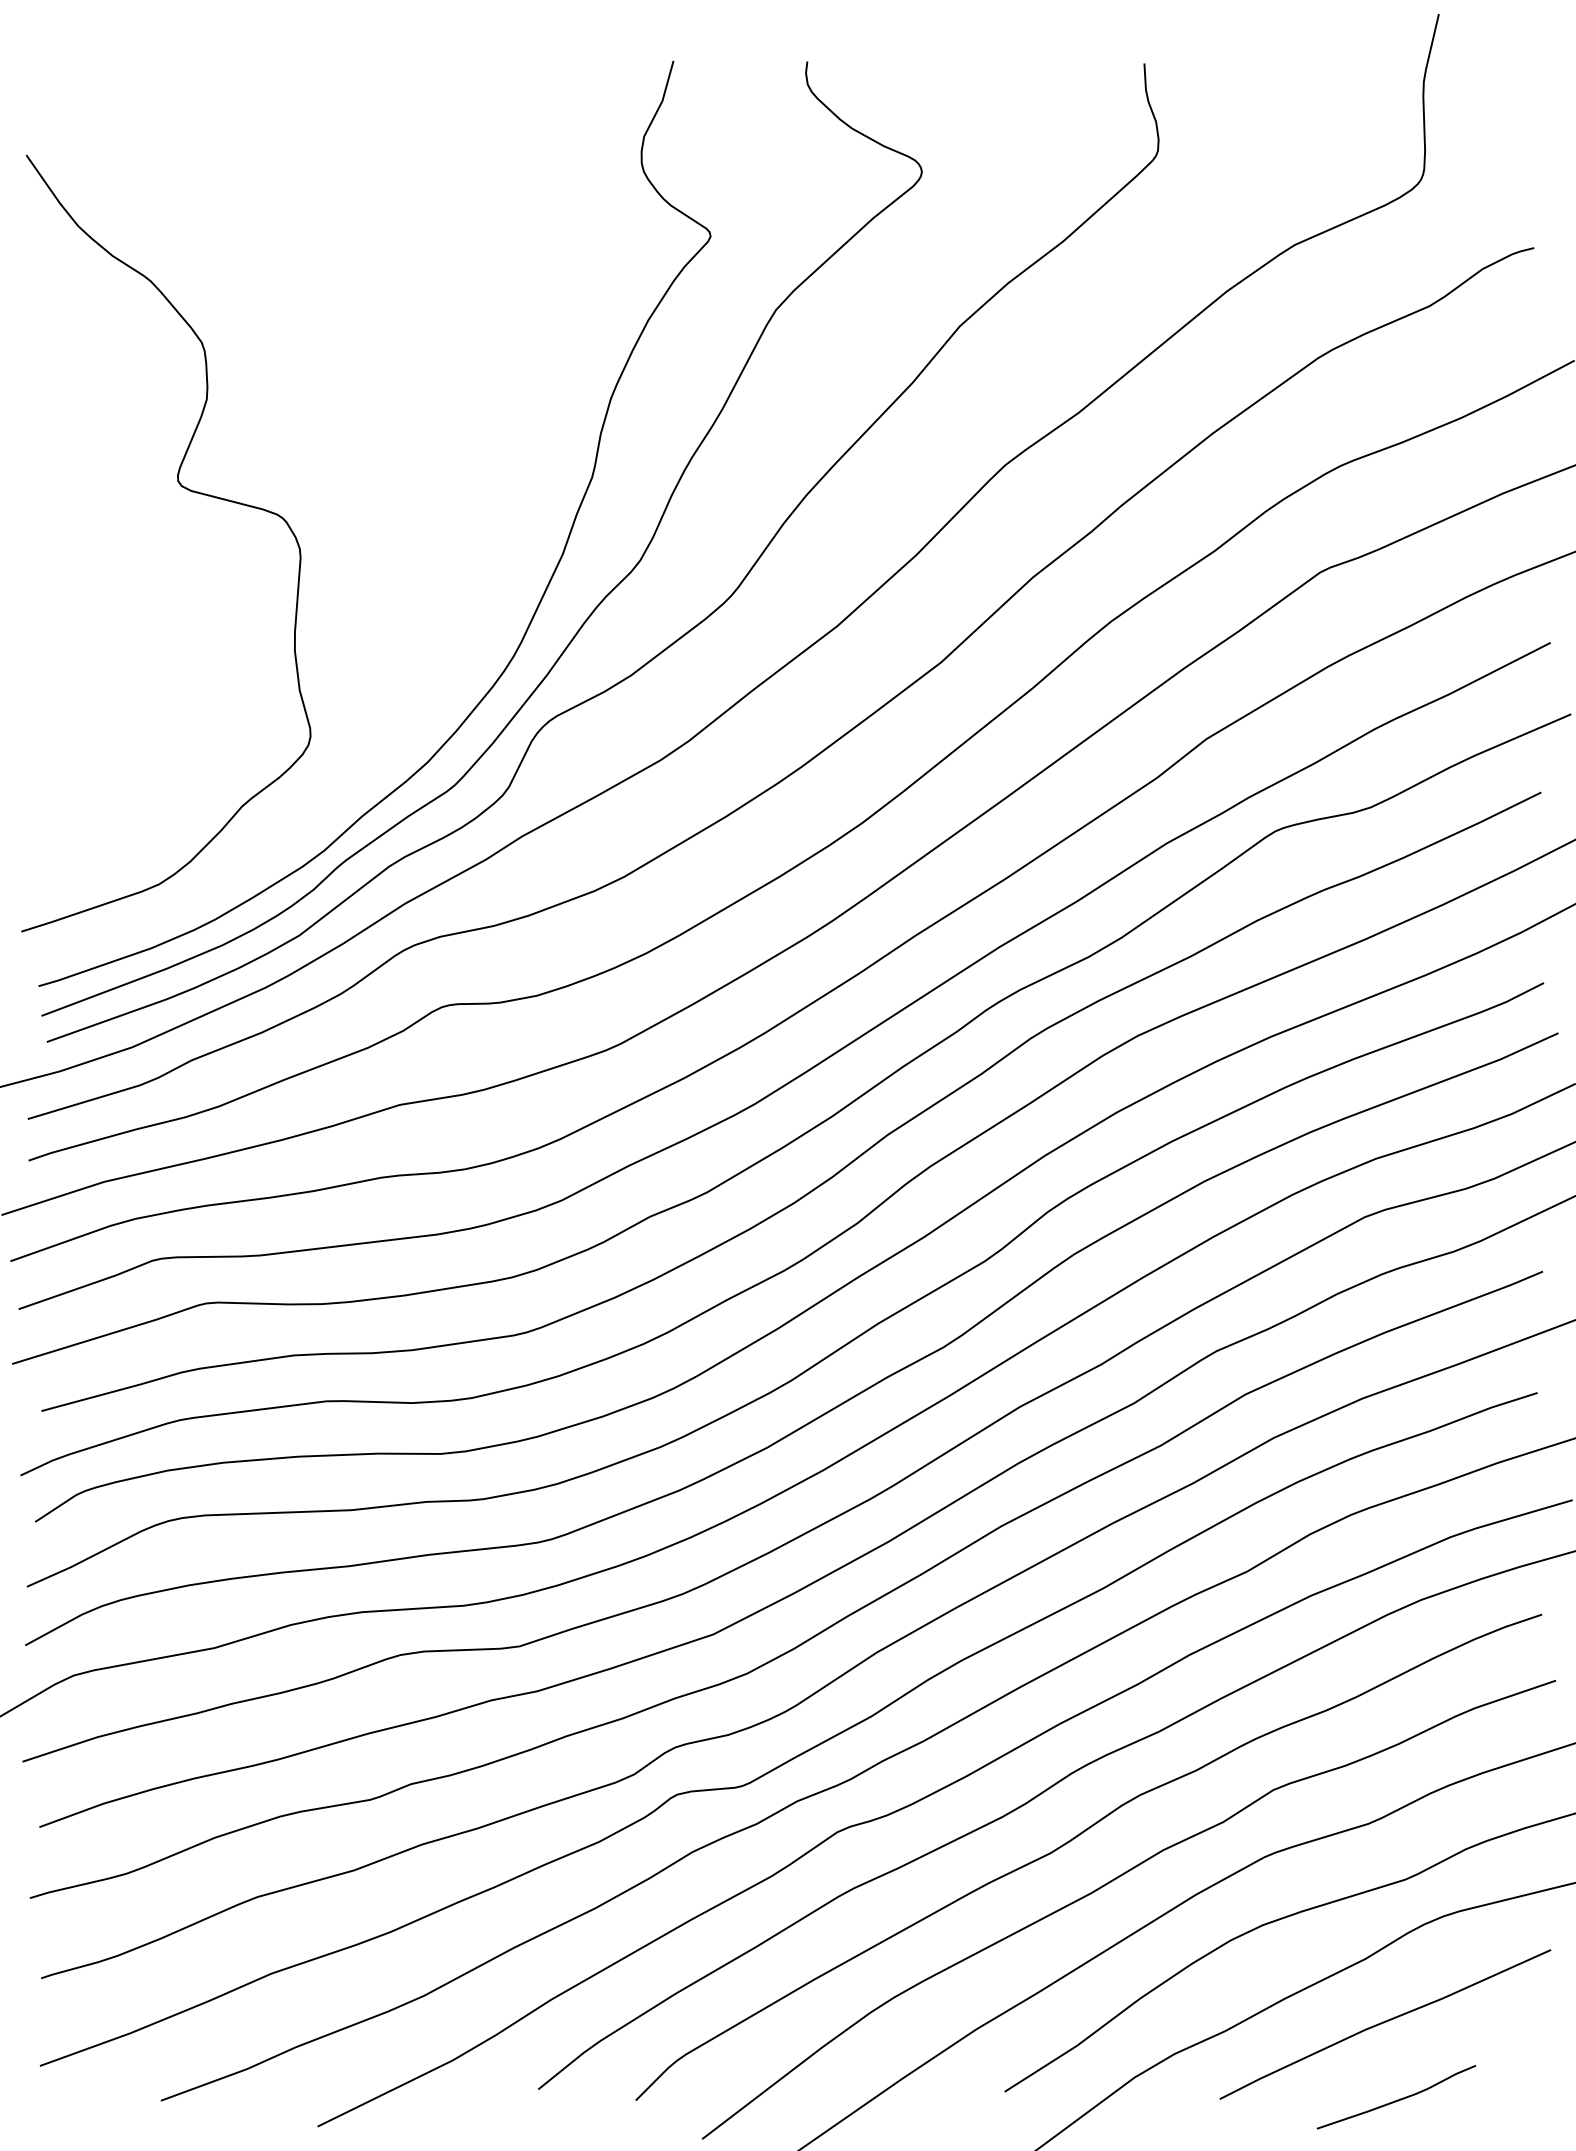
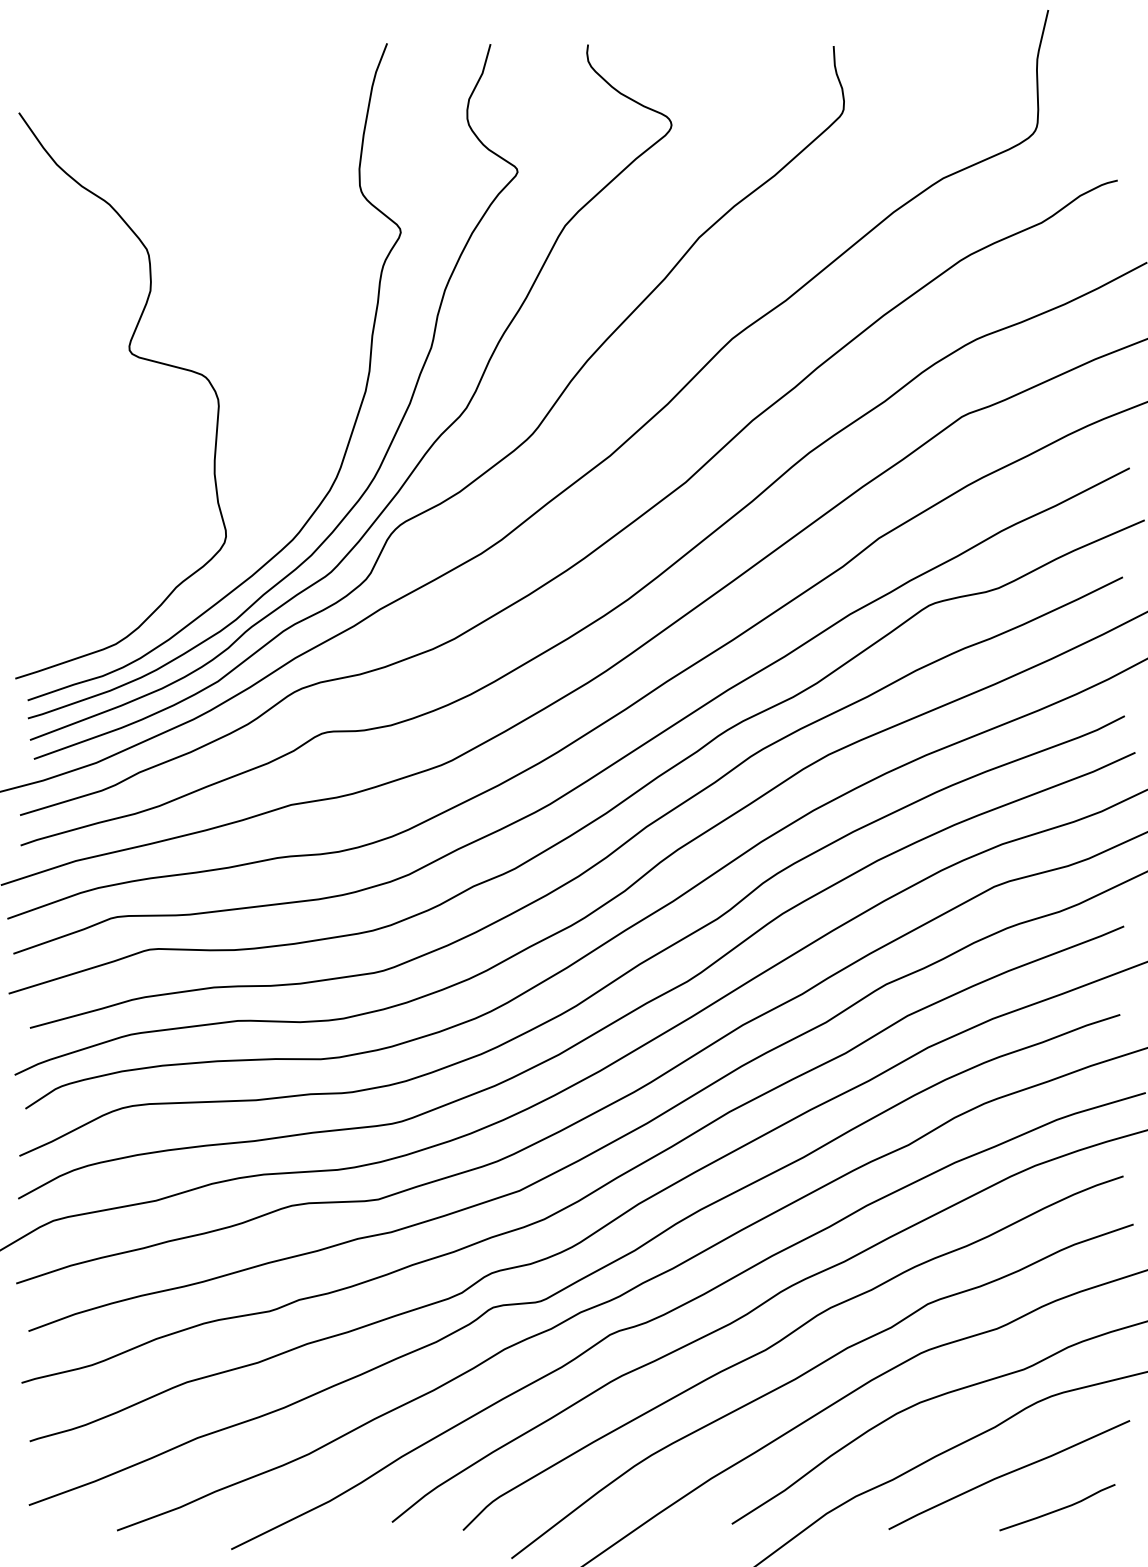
curve: (491, 565) -> (357, 411), added
curve: (1397, 2099) -> (1058, 1509), moved

